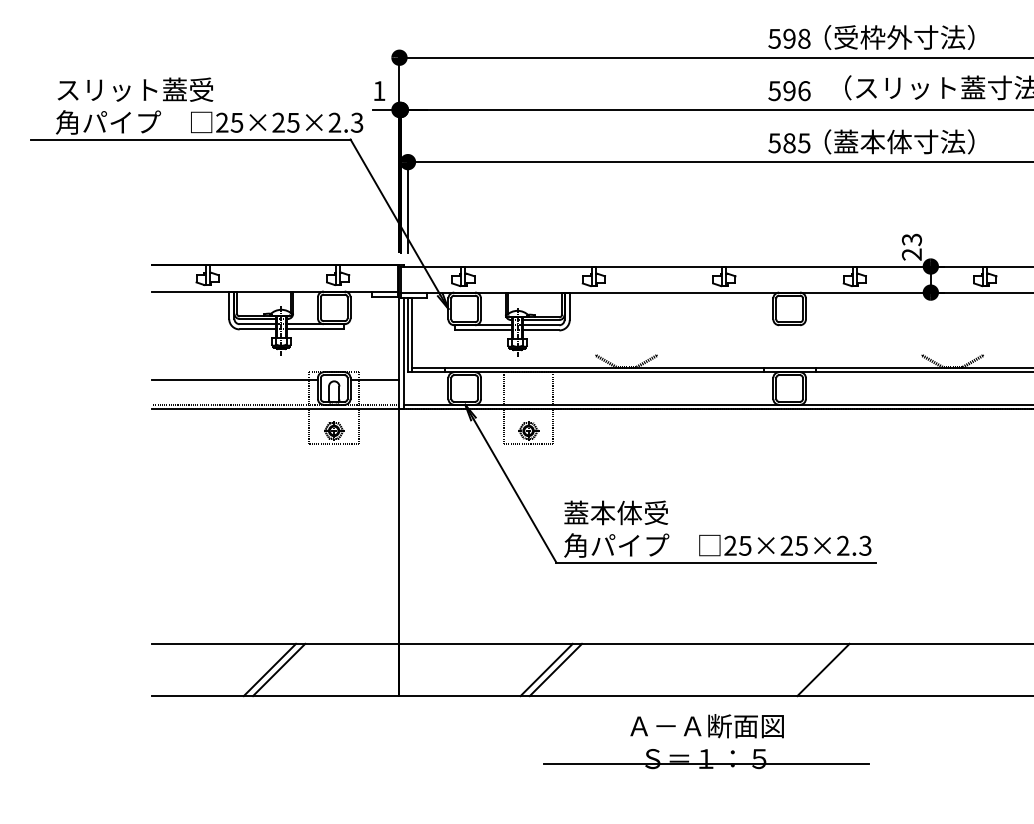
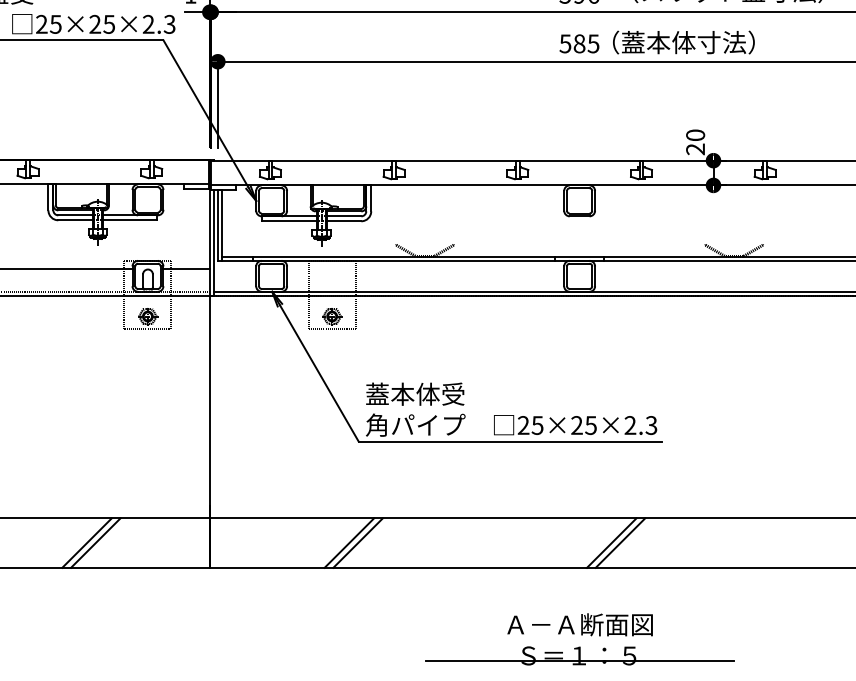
text: (911, 239) -> (695, 135), 23 -> 20
line: (832, 669) -> (620, 542), added
part: (706, 741) -> (579, 639), moved

